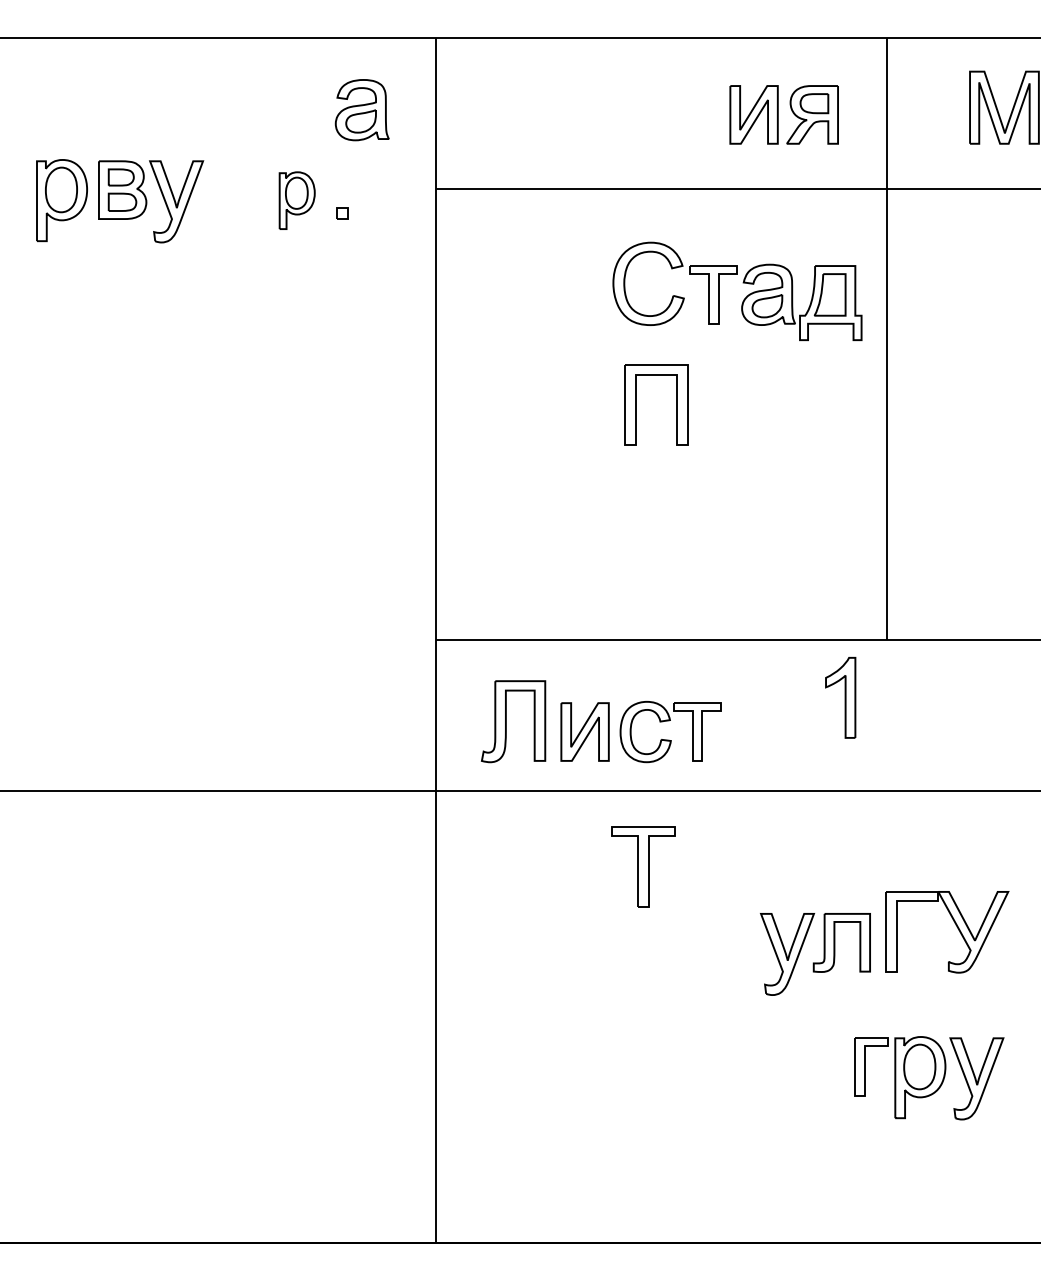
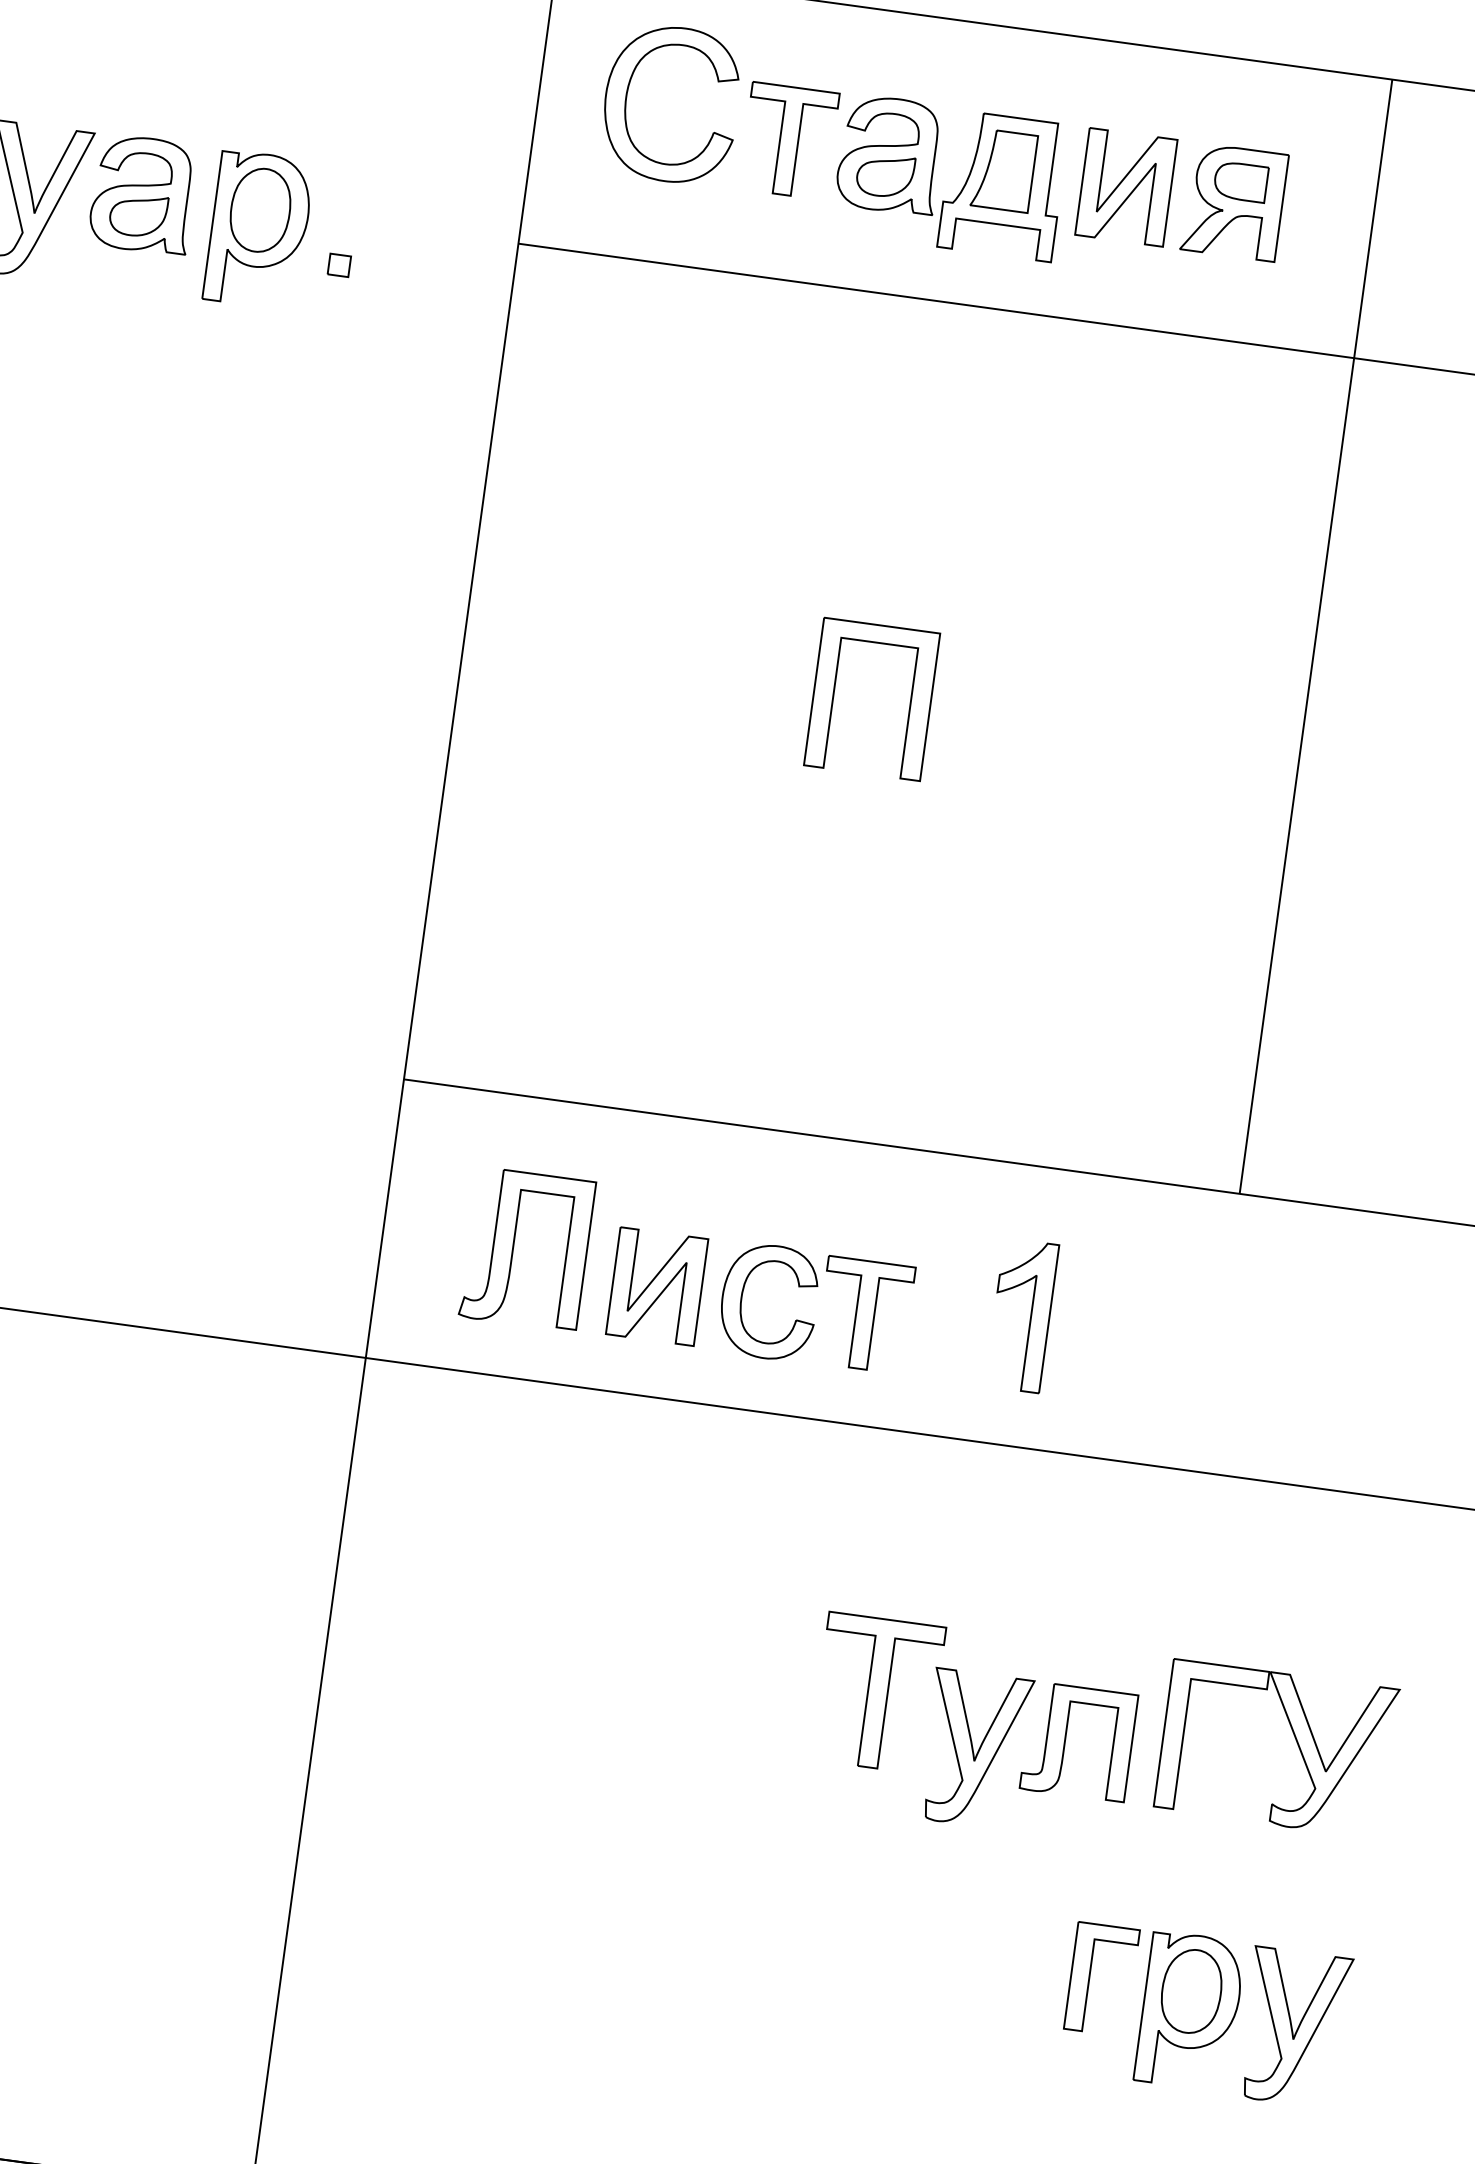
part: (361, 110) -> (141, 195), moved
part: (297, 200) -> (259, 230), size x1.43
part: (743, 283) -> (846, 127), moved
part: (840, 697) -> (1021, 1314), moved
part: (643, 866) -> (877, 1692), moved

